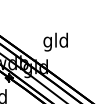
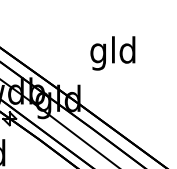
text: (55, 41) -> (112, 52), moved

